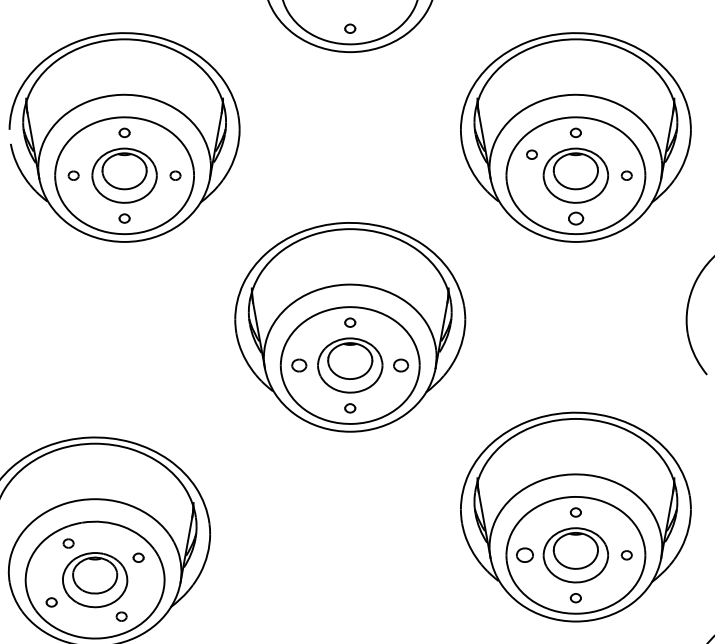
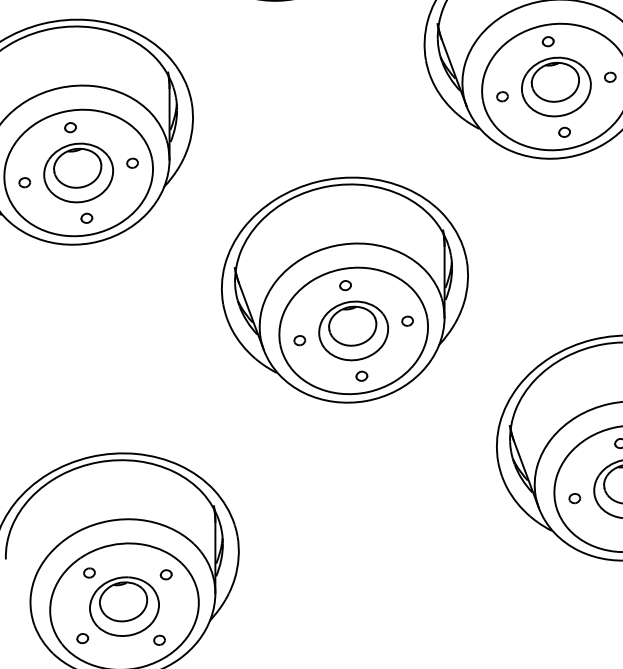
part: (531, 154) -> (501, 96), moved
part: (575, 218) -> (564, 132), size x0.71
part: (299, 365) -> (299, 340), size x0.71
part: (401, 365) -> (407, 321), size x0.71
part: (524, 555) -> (574, 498), size x0.62

